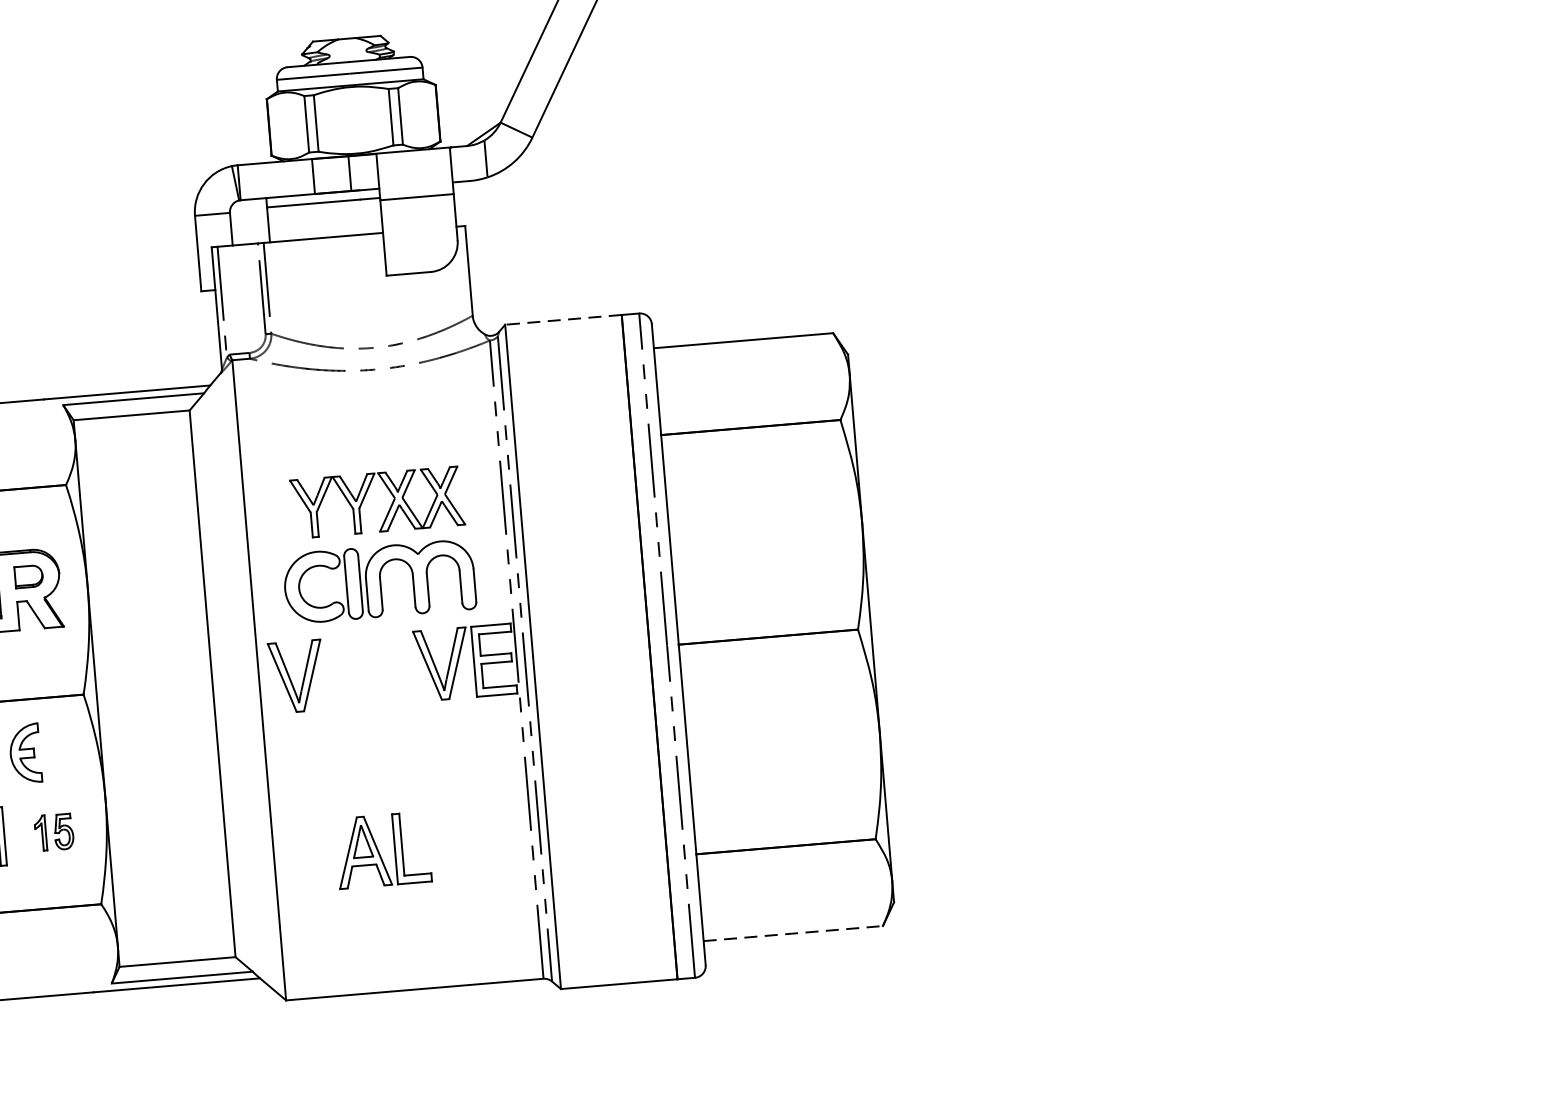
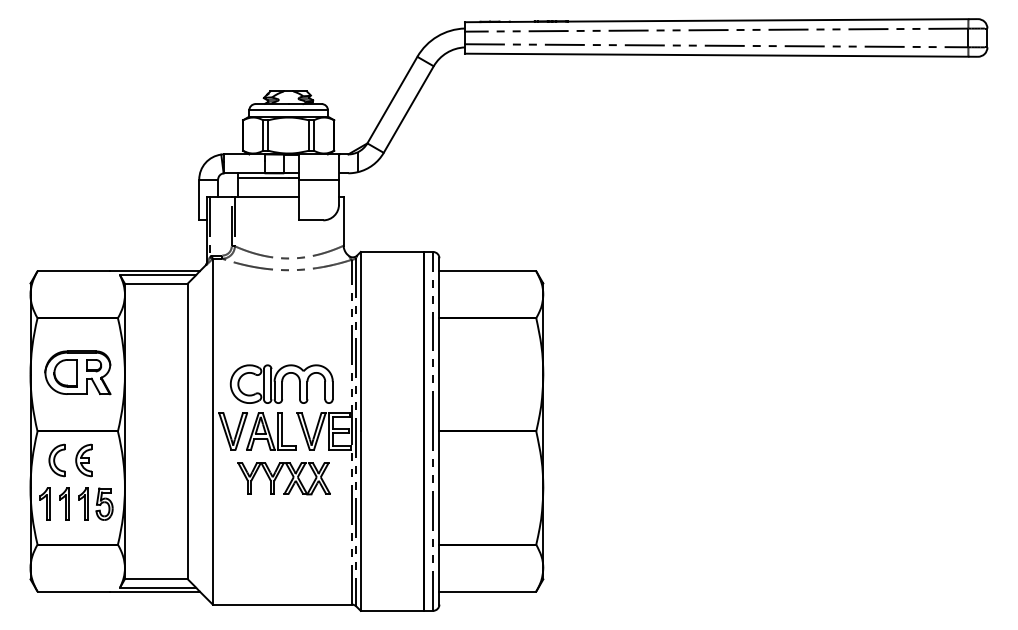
line: (562, 320) -> (391, 252), dashed -> solid
part: (376, 502) -> (283, 478), moved
part: (53, 831) -> (95, 503), size x1.67
part: (382, 850) -> (271, 431), moved
line: (794, 933) -> (488, 591), dashed -> solid

